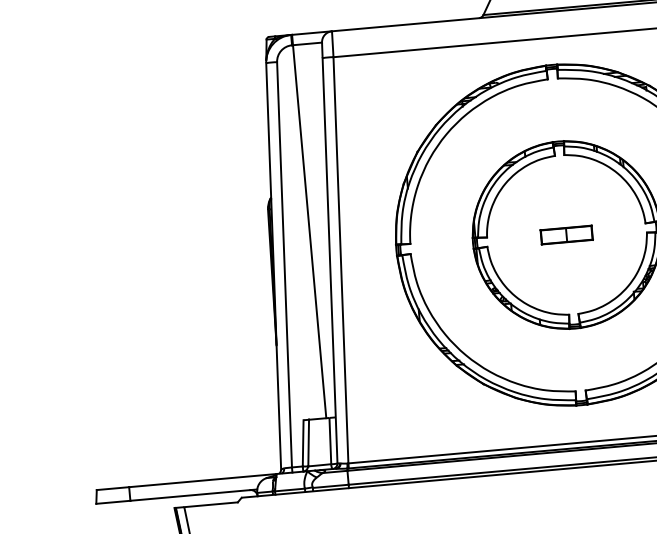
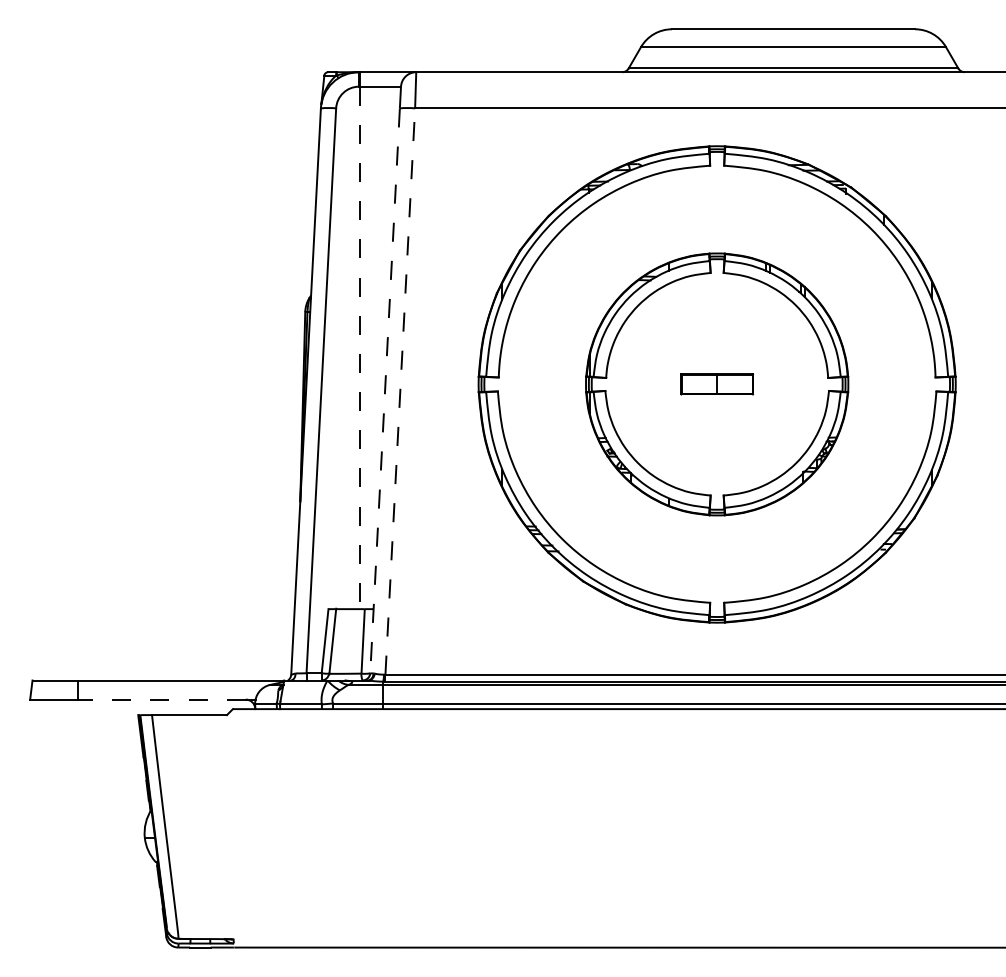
line: (309, 232) -> (360, 348), solid -> dashed
line: (330, 260) -> (385, 390), solid -> dashed
line: (341, 260) -> (400, 391), solid -> dashed
line: (190, 495) -> (161, 699), solid -> dashed

